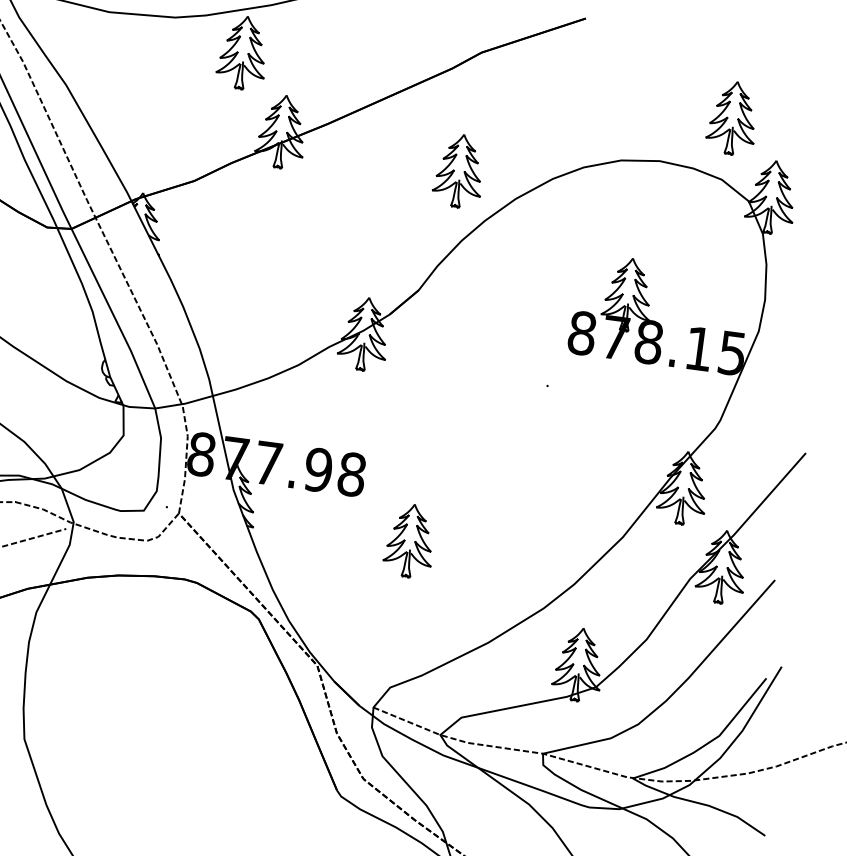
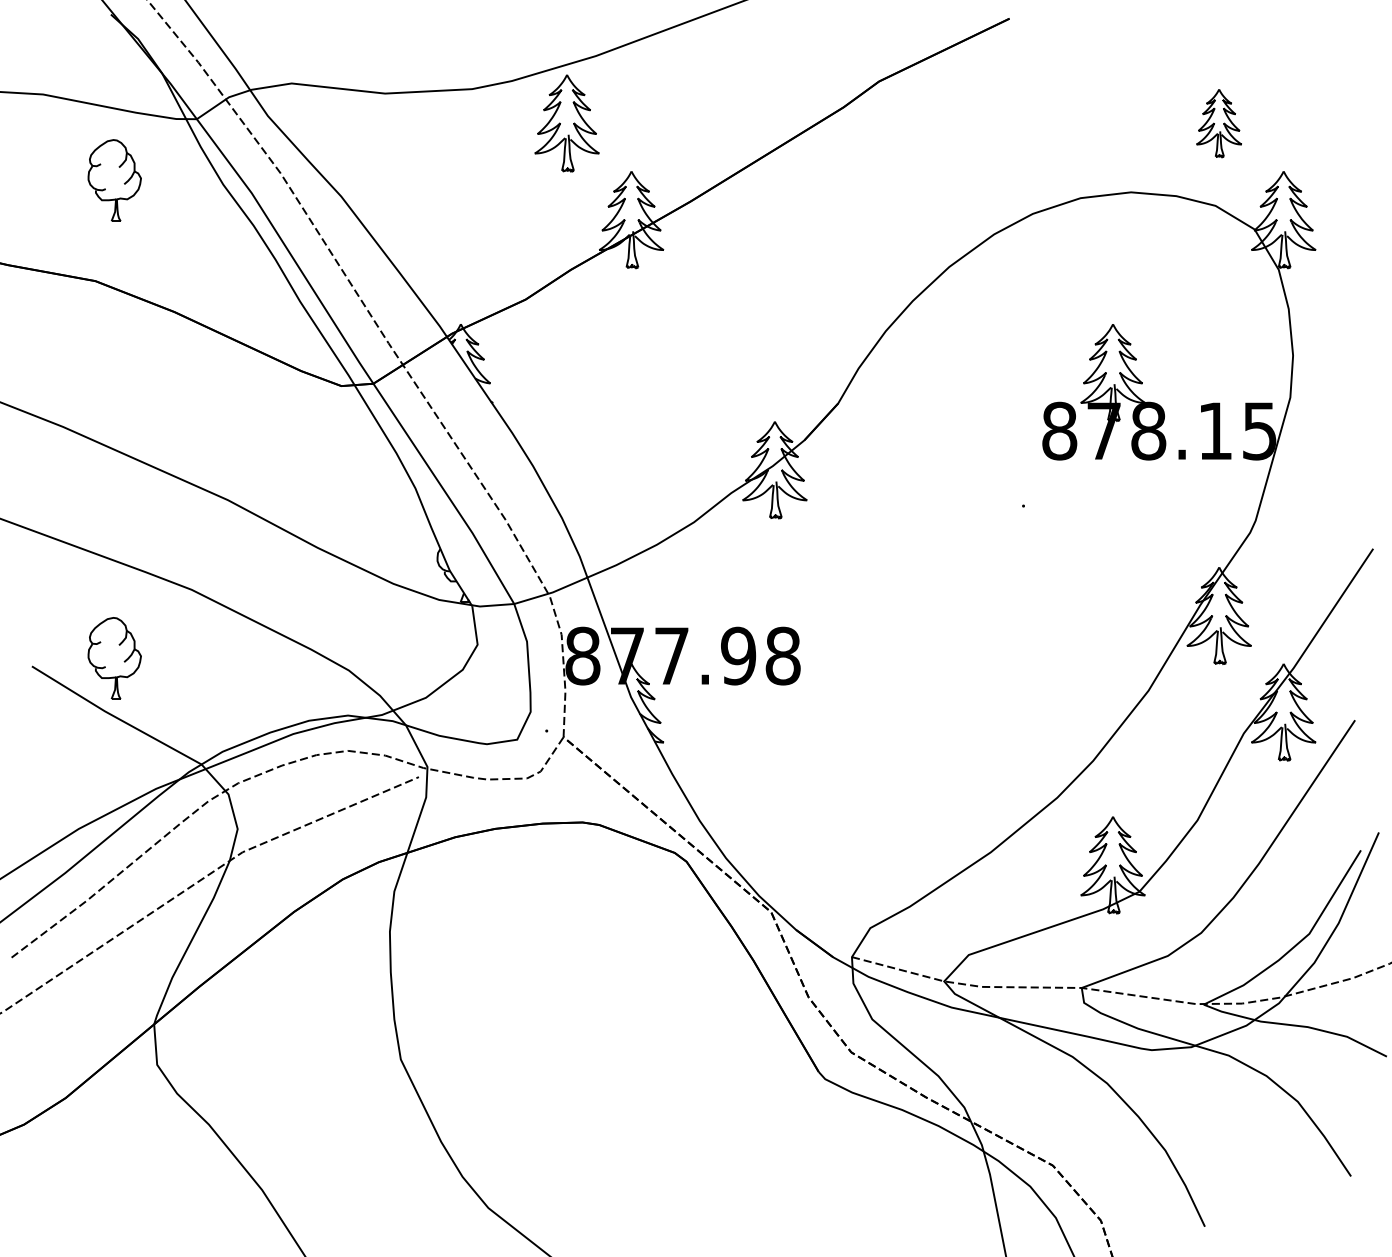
part: (732, 118) -> (1218, 123), size x0.7
part: (459, 171) -> (870, 240), removed
part: (409, 540) -> (870, 732), removed

